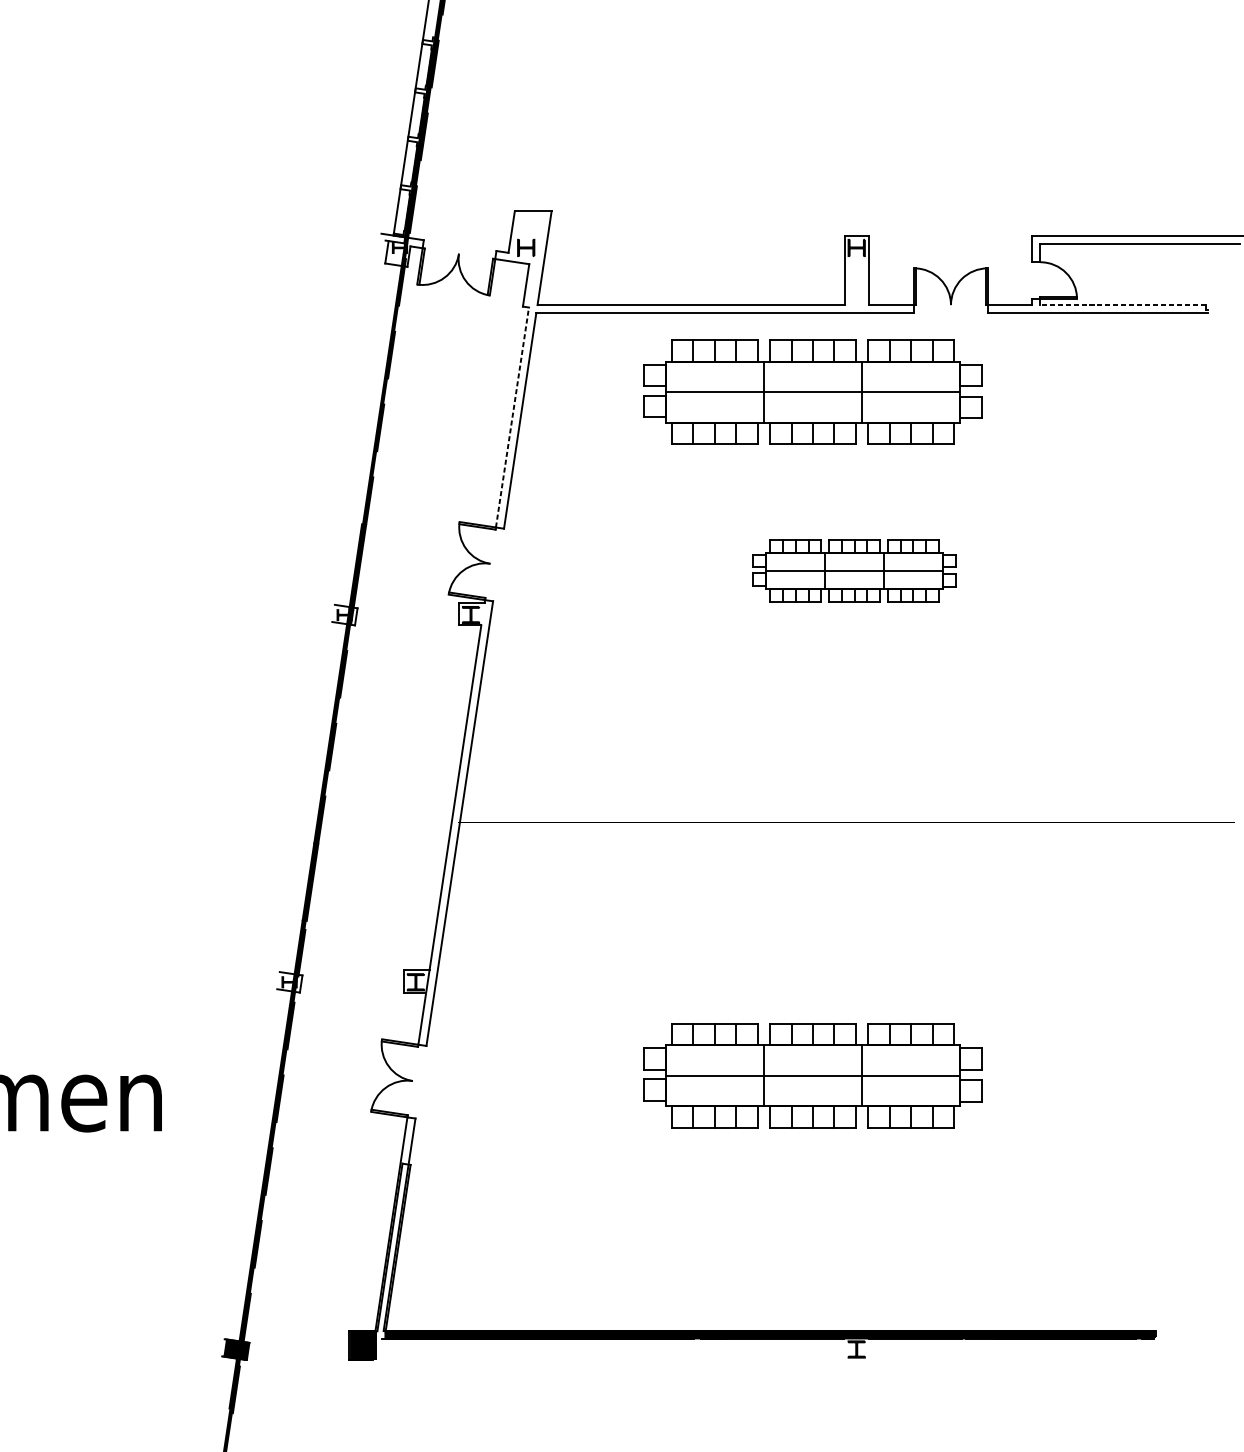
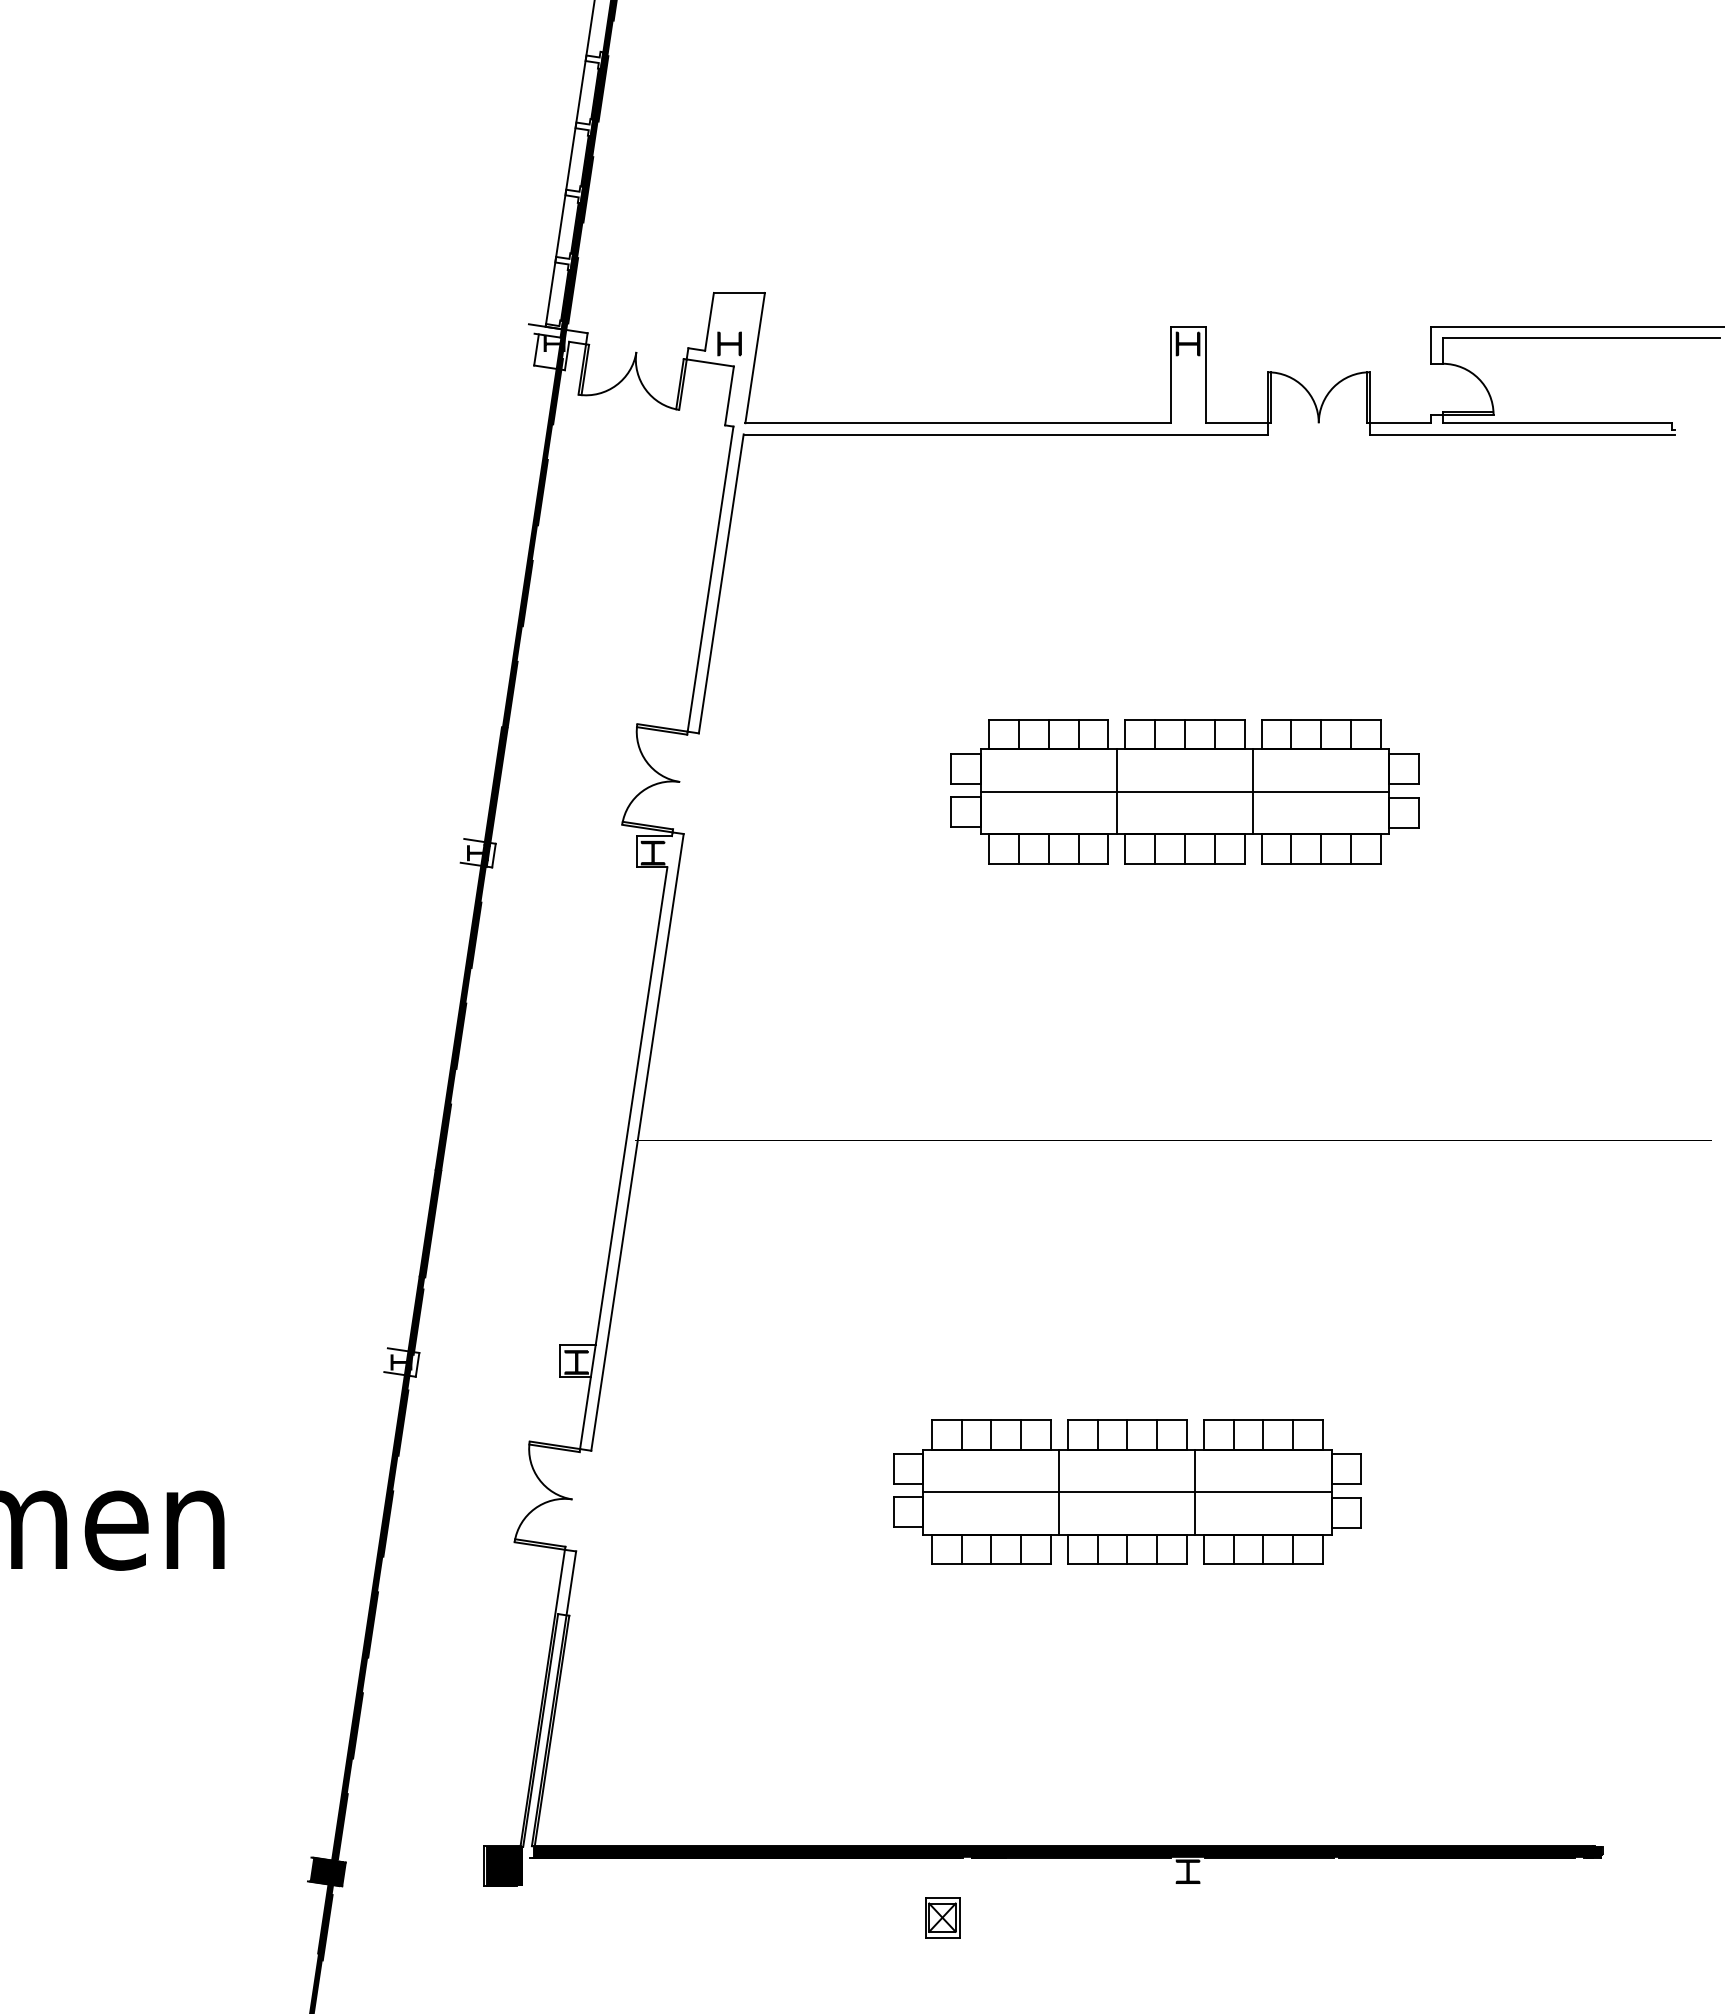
line: (1123, 305) -> (1557, 423), dashed -> solid
part: (813, 391) -> (1127, 543), removed
line: (512, 417) -> (710, 578), dashed -> solid
part: (854, 570) -> (1184, 791), size x1.67
part: (679, 1382) -> (942, 1917), added

